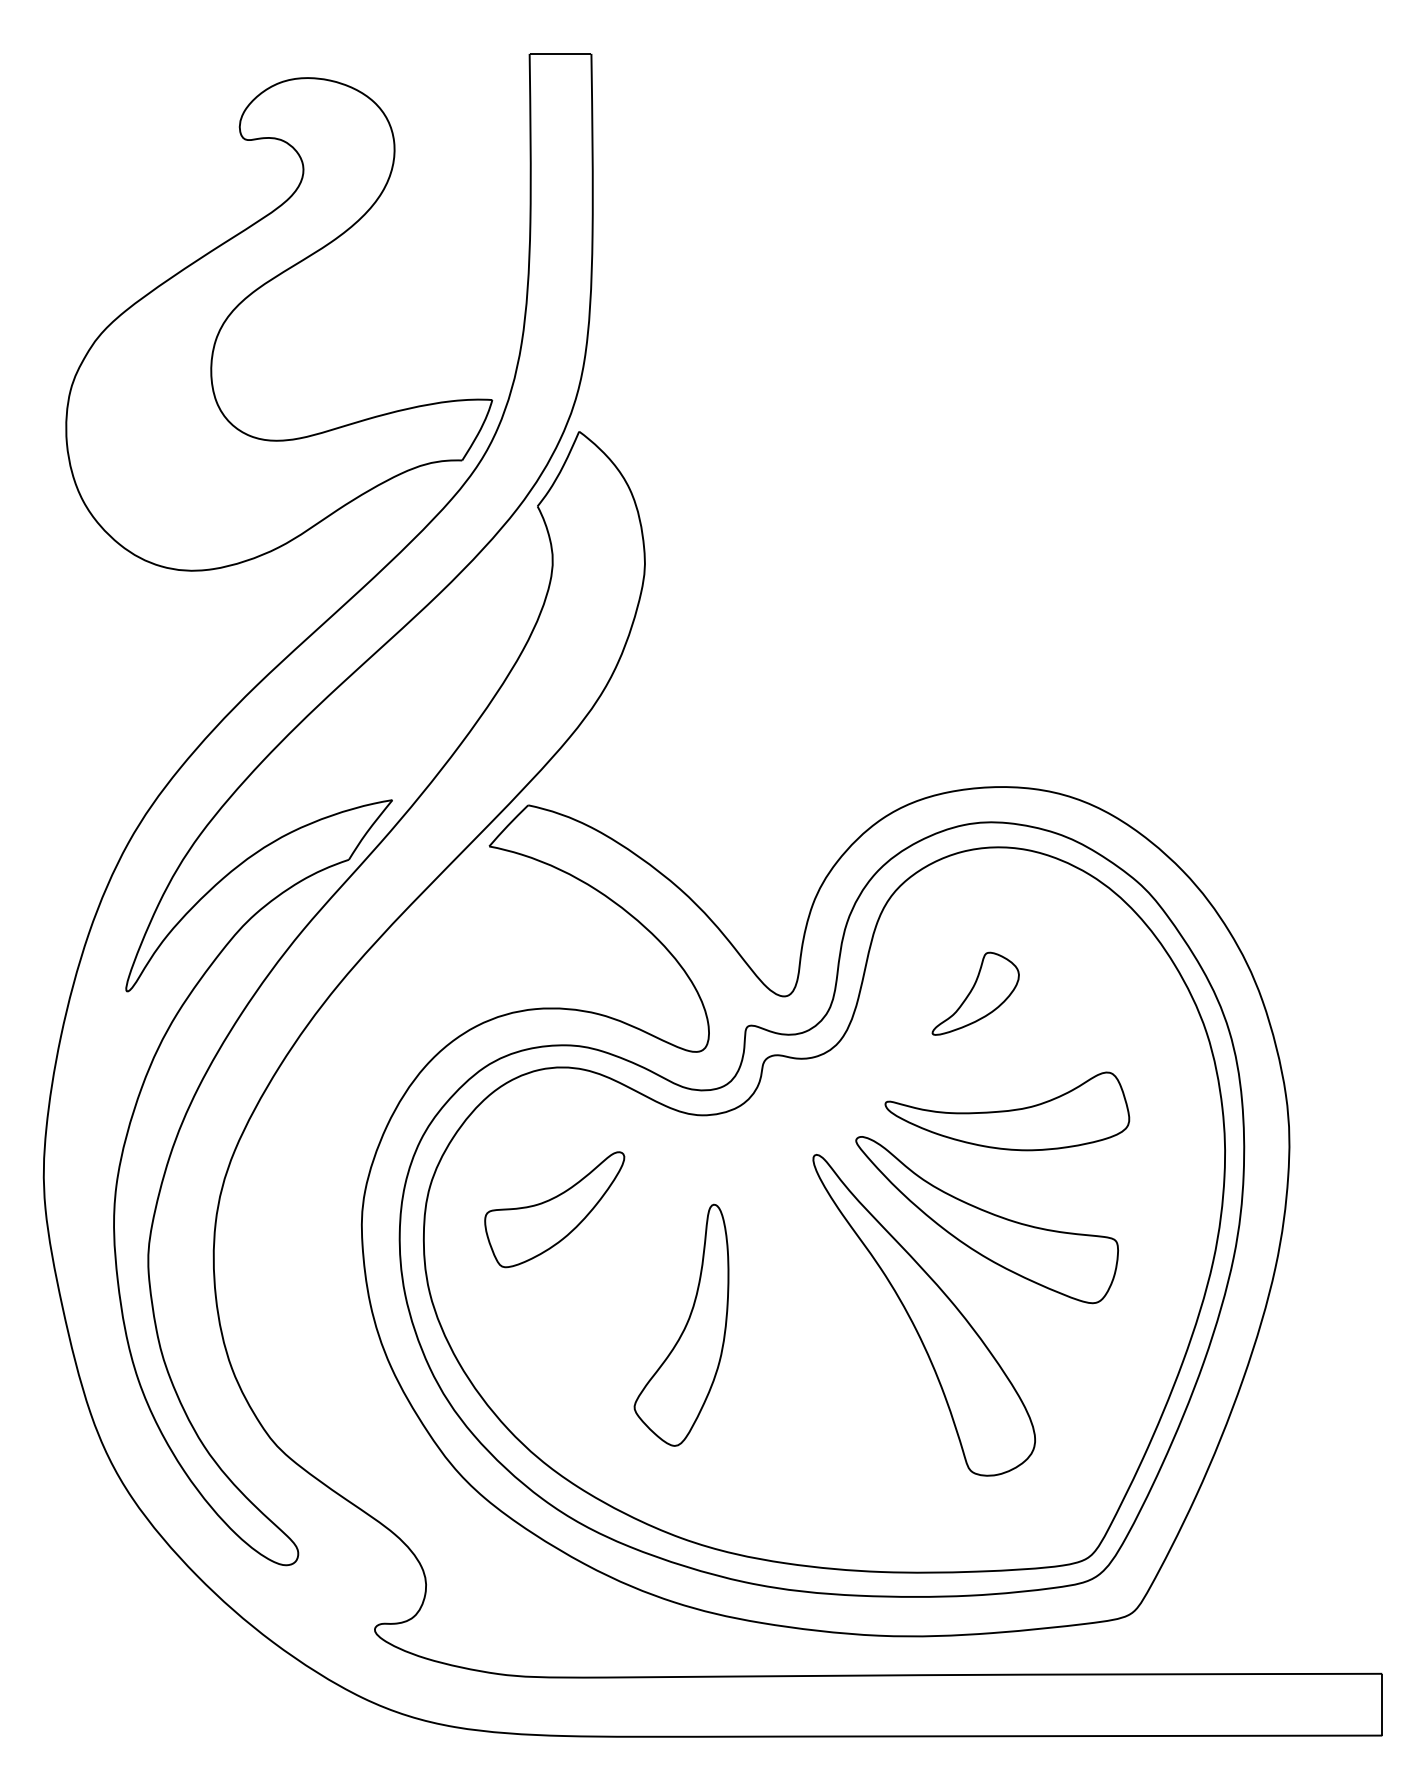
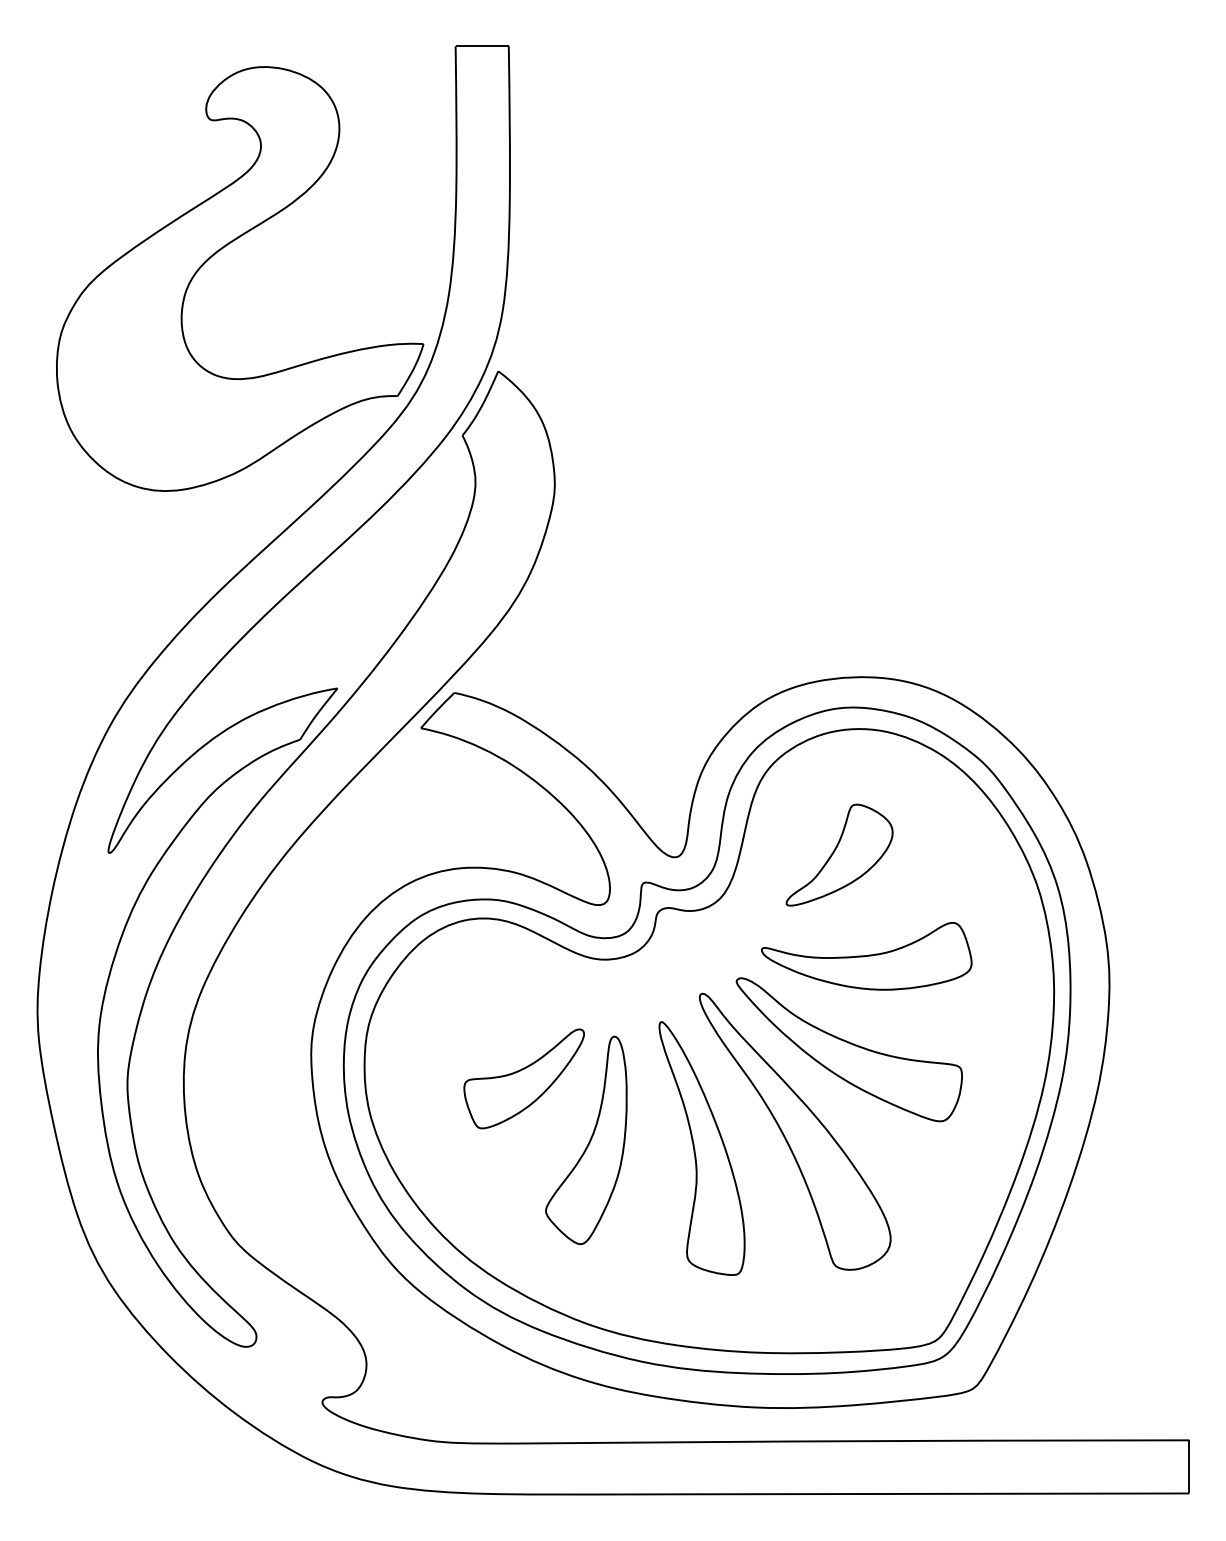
part: (975, 993) -> (839, 854), size x1.43
part: (553, 1209) -> (523, 1078), moved
part: (815, 1334) -> (701, 1148), added

